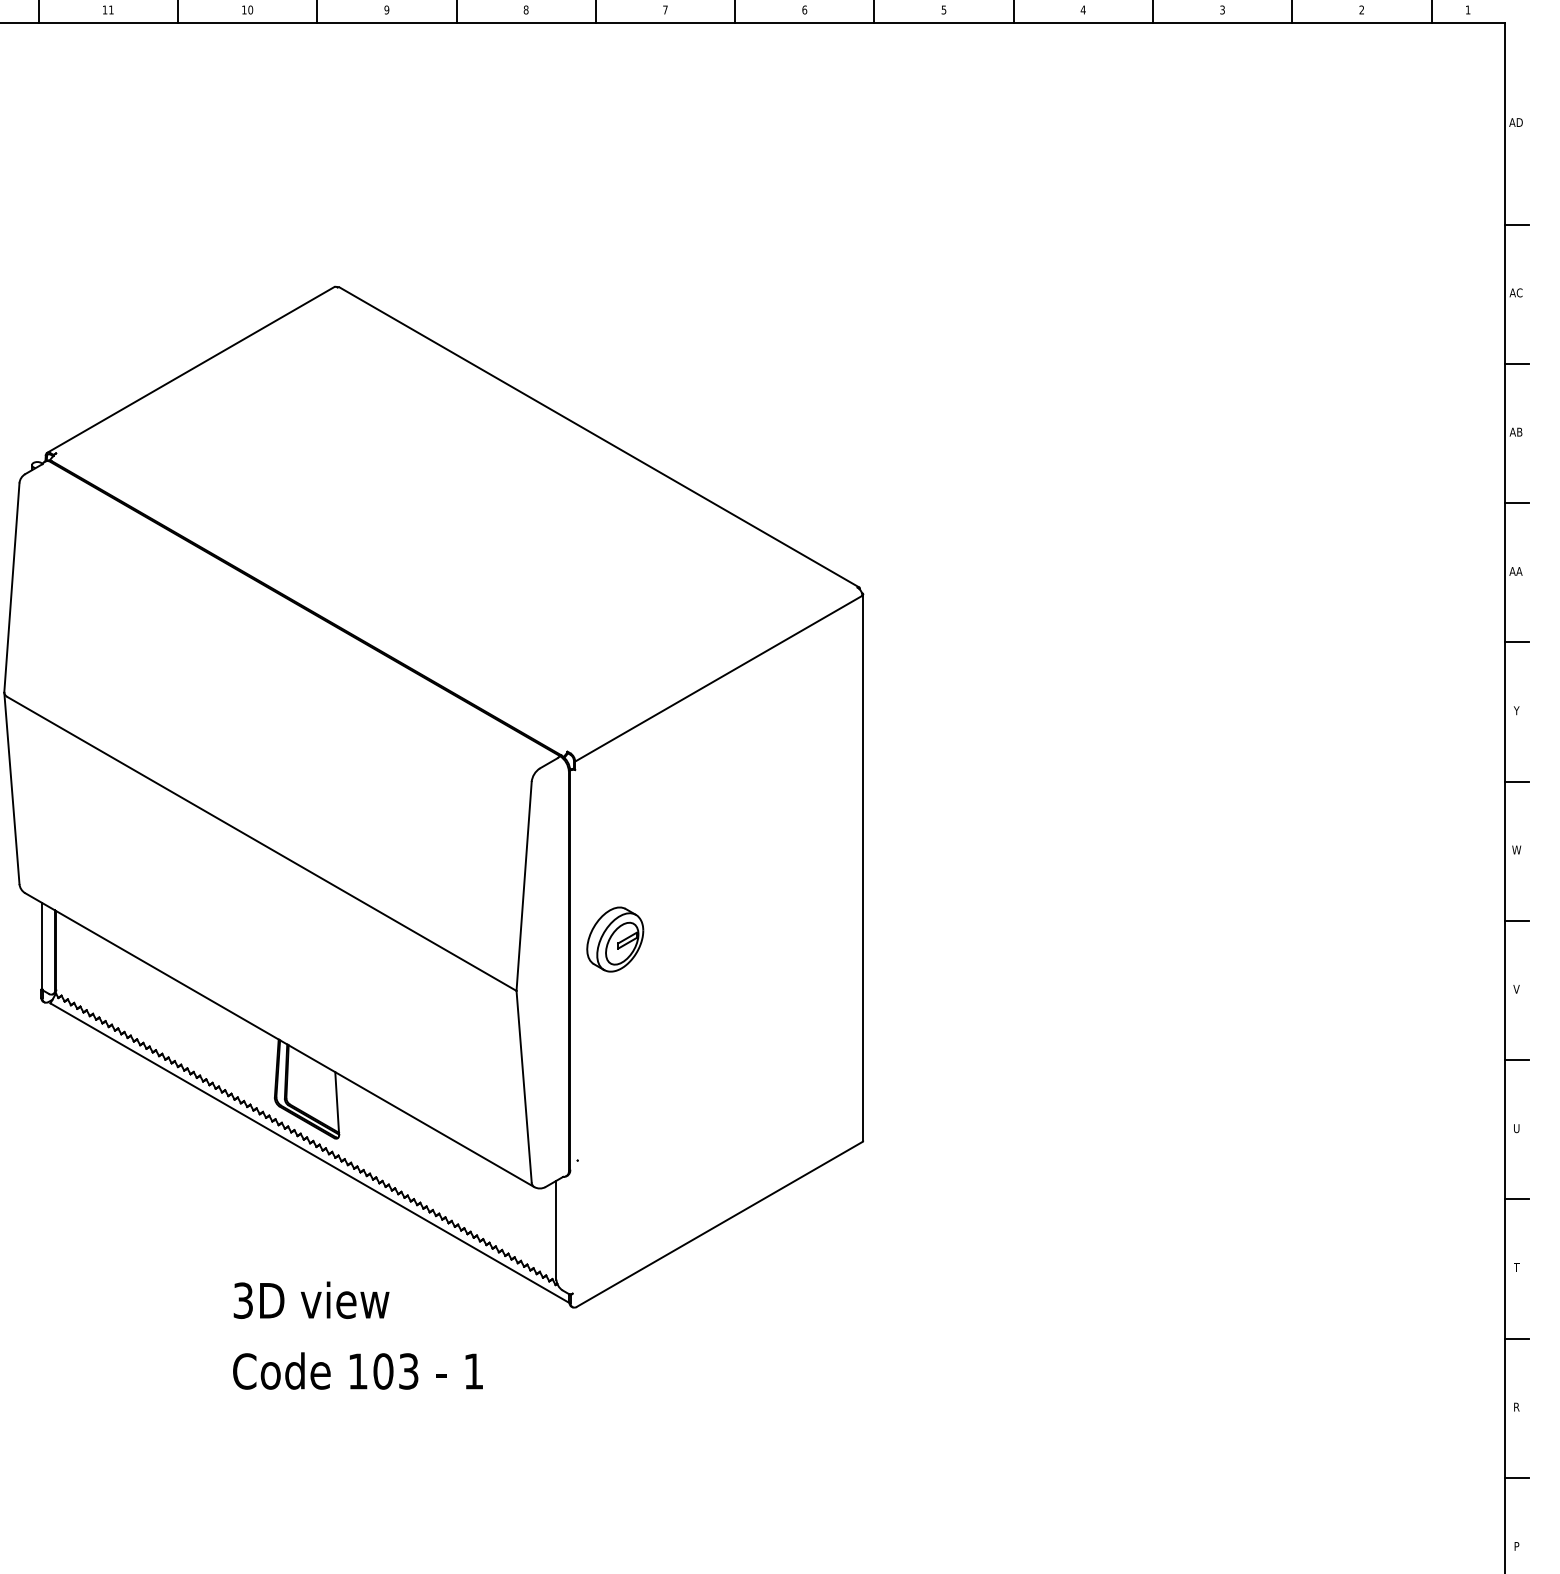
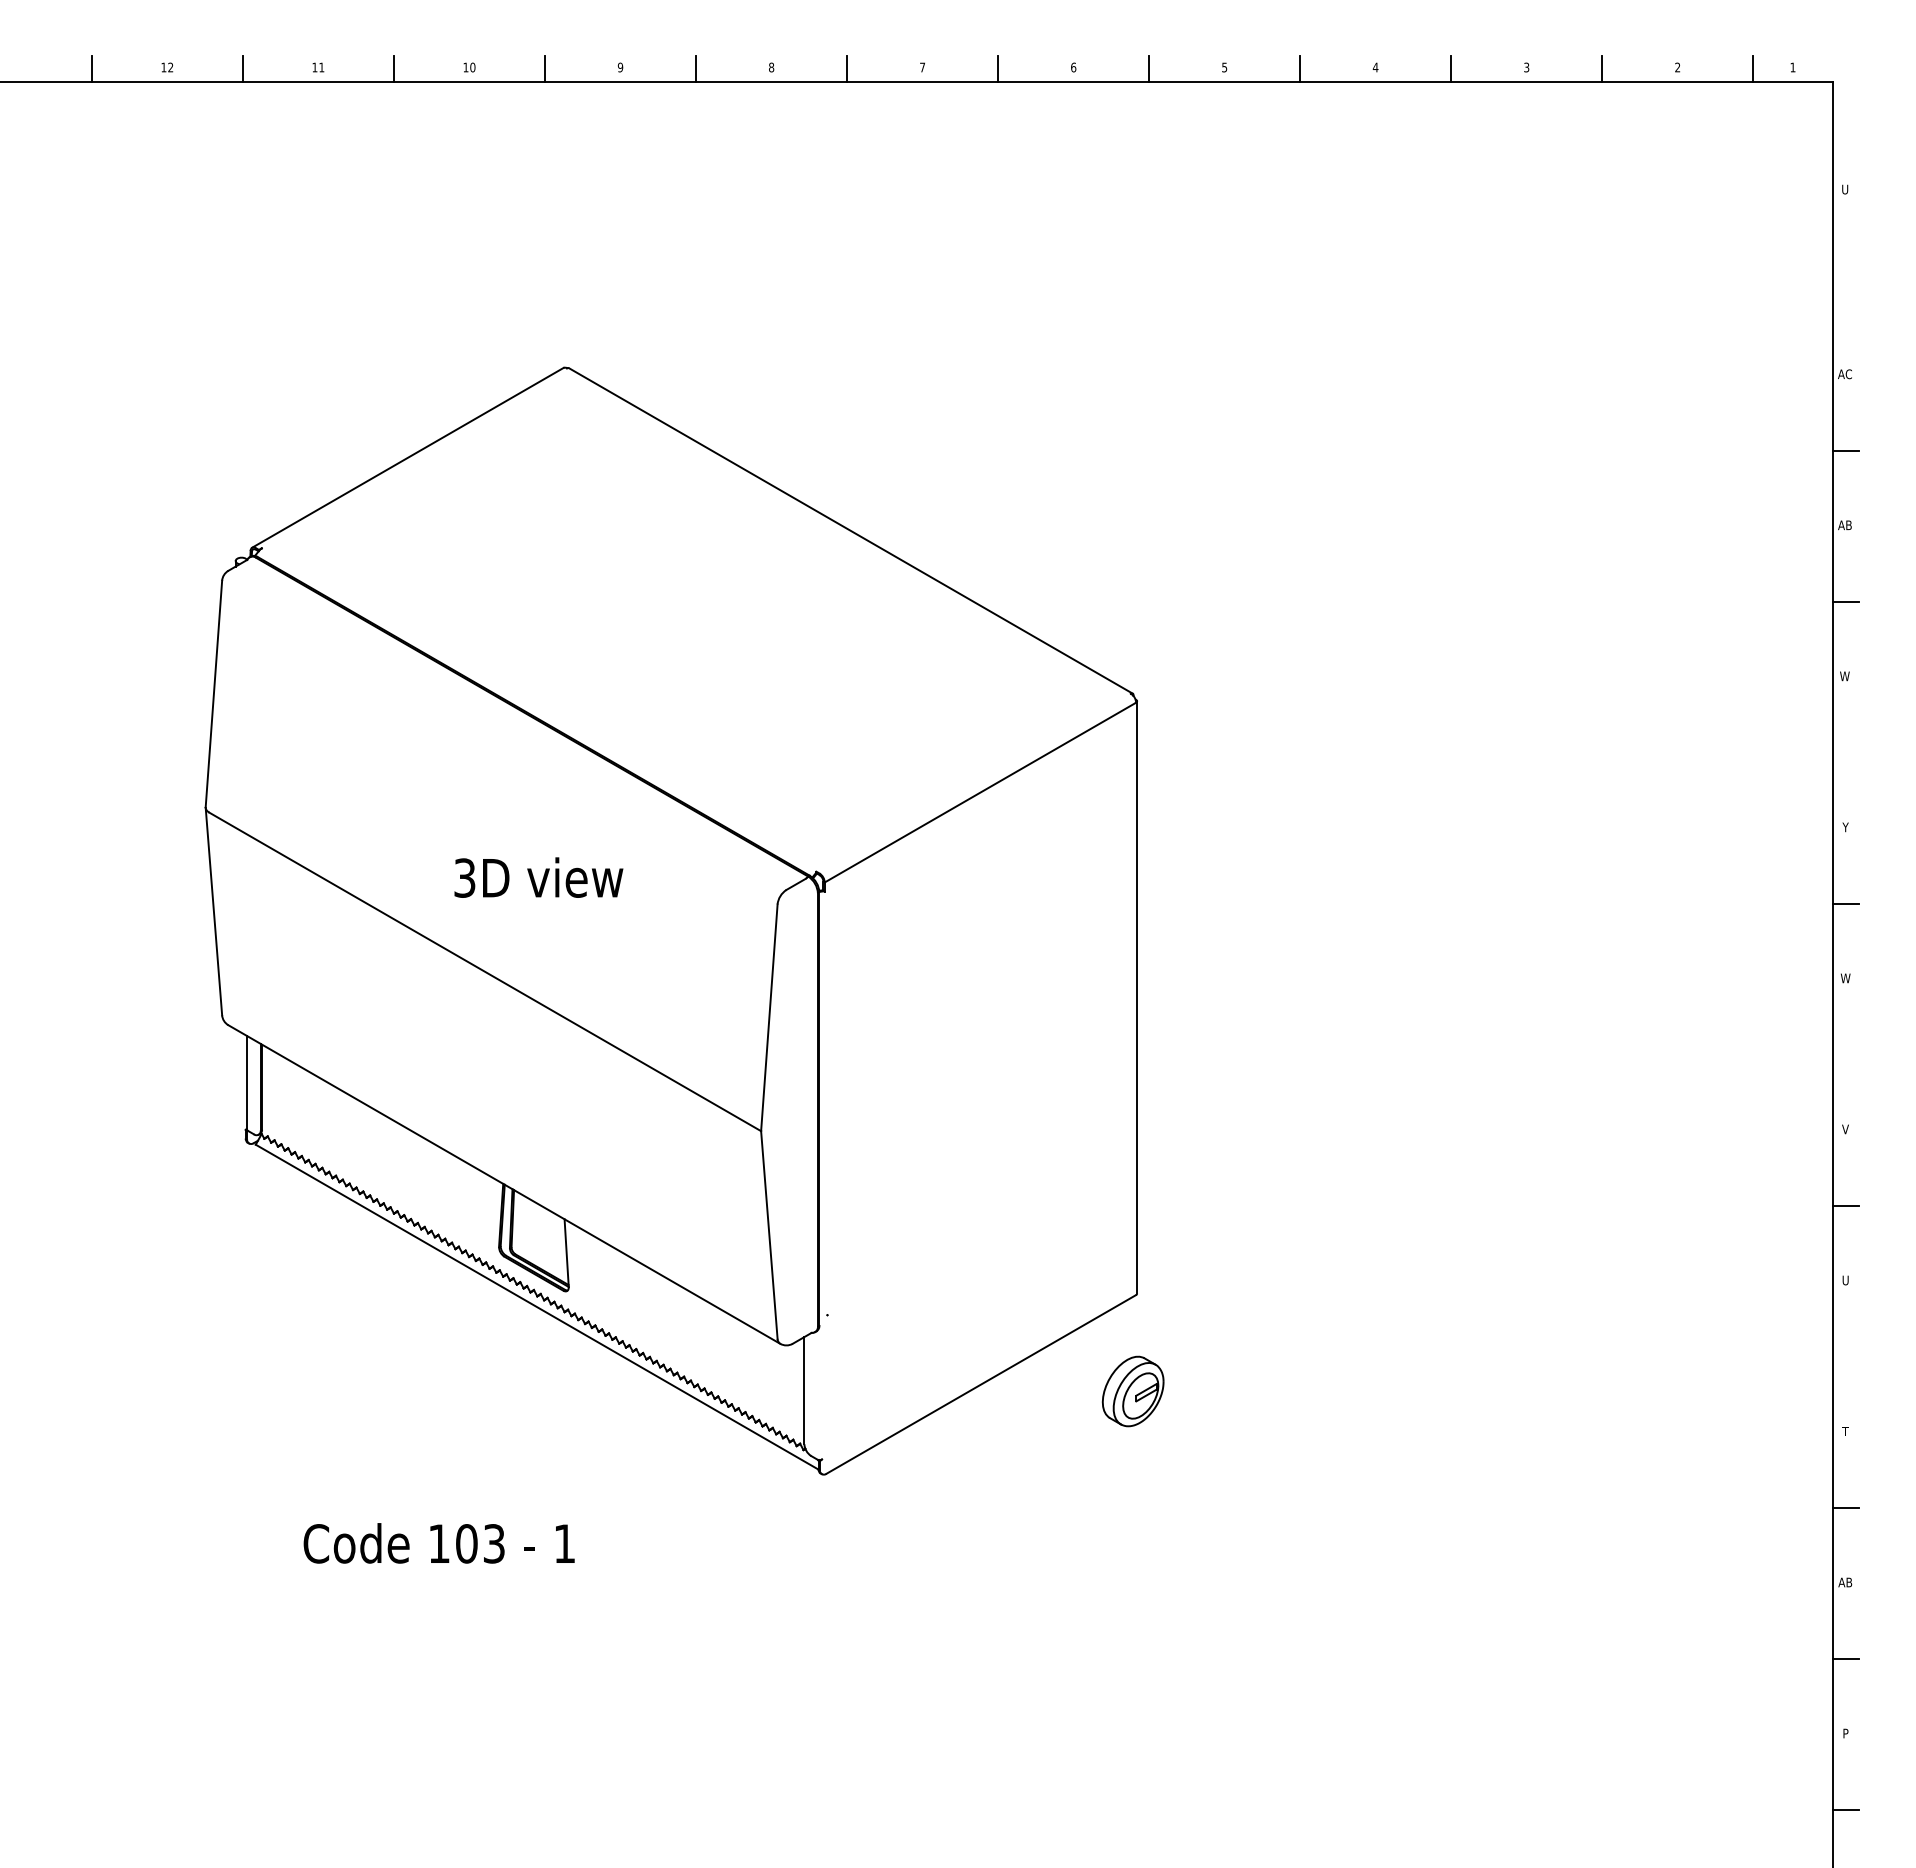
text: (1515, 122) -> (1844, 189), AD -> U
line: (1516, 224) -> (1845, 300), removed
text: (1515, 571) -> (1844, 676), AA -> W
line: (1516, 642) -> (1845, 753), removed
line: (1516, 921) -> (1845, 1055), removed
part: (614, 939) -> (1132, 1391), moved
line: (1516, 1199) -> (1845, 1357), removed
text: (311, 1300) -> (538, 877), moved
text: (357, 1371) -> (438, 1543), moved
text: (1516, 1407) -> (1845, 1582), R -> AB

